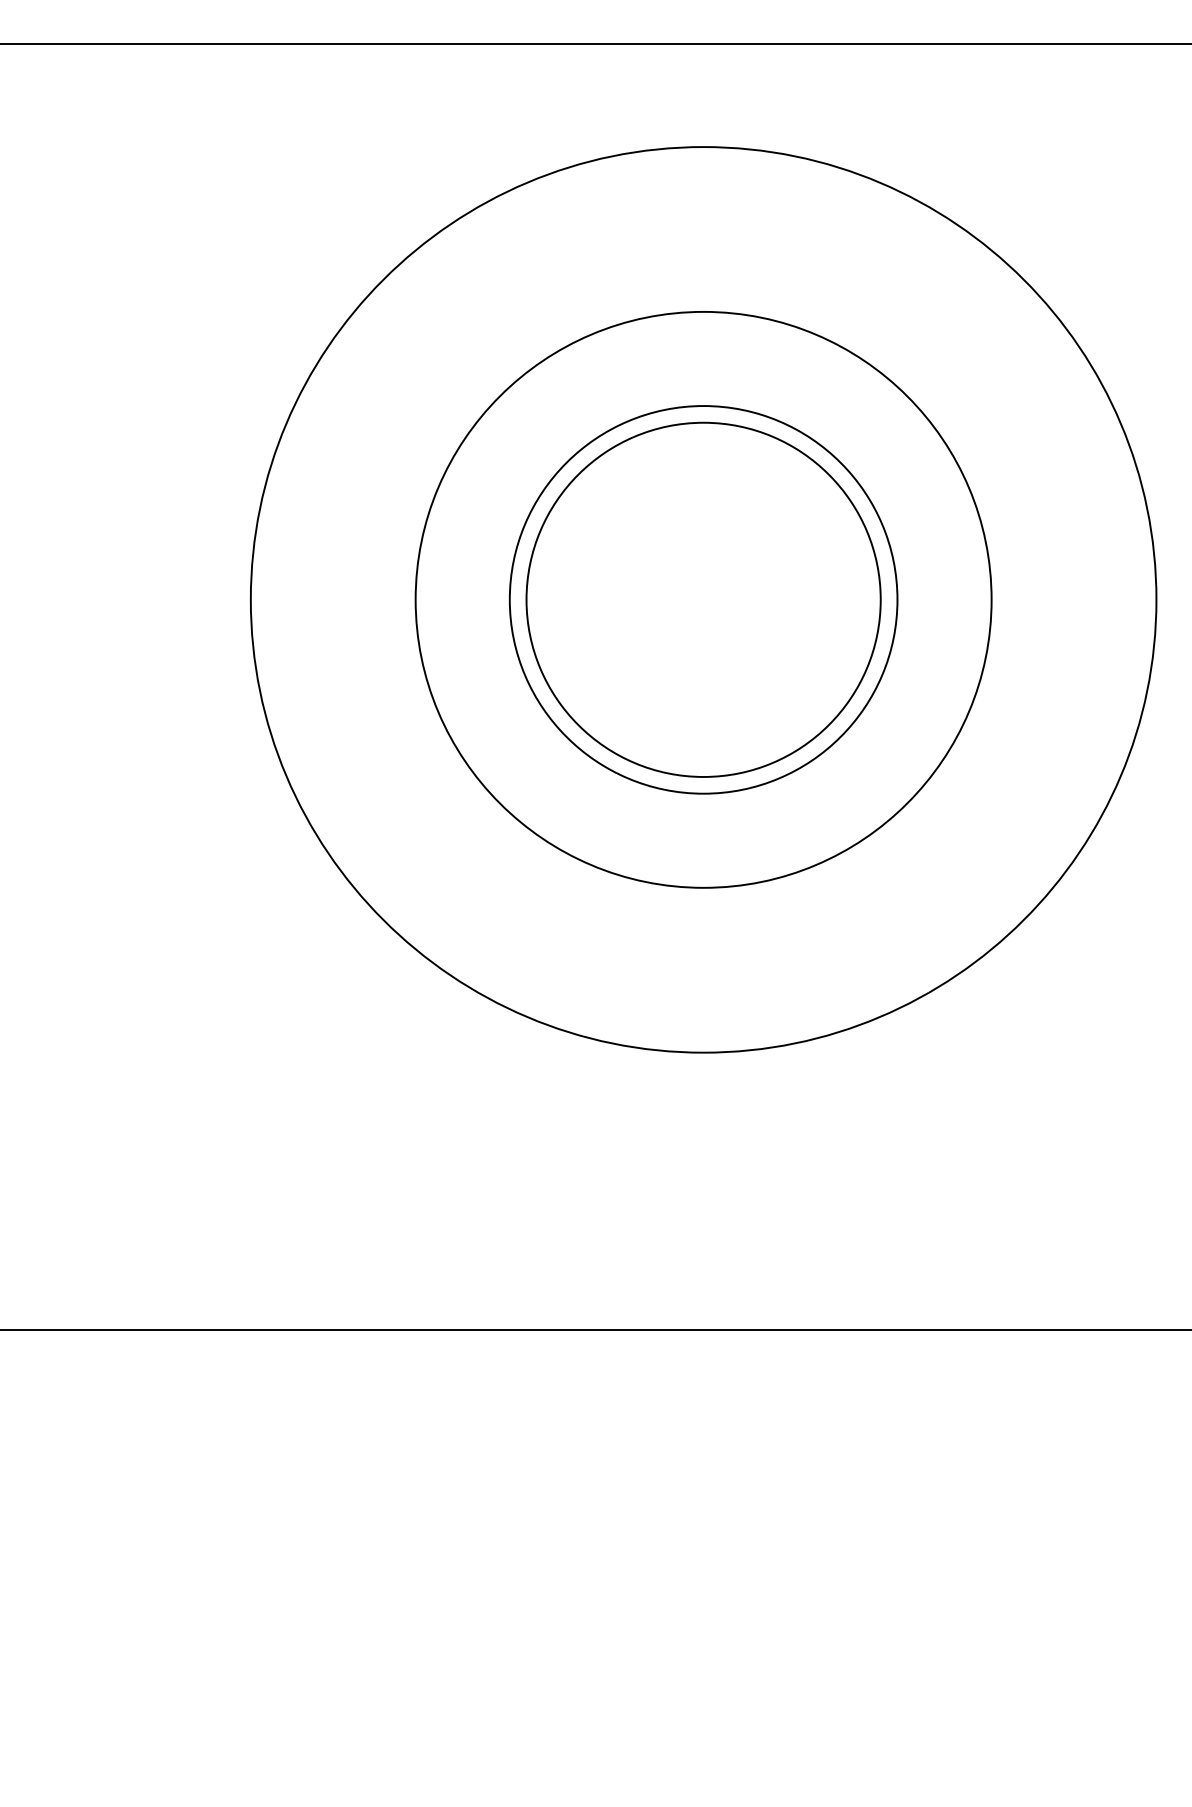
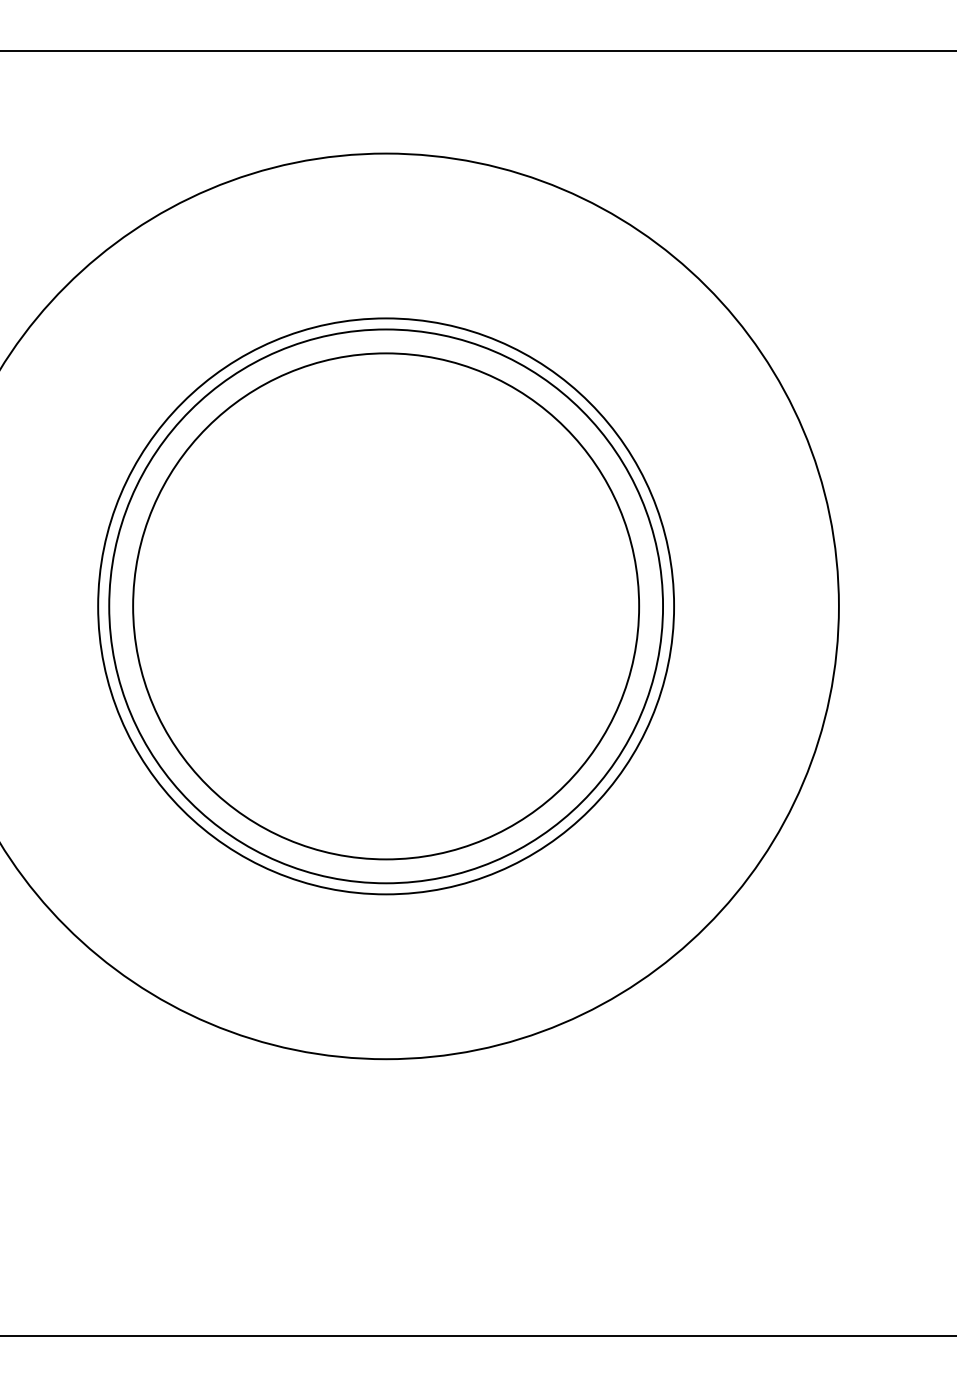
circle: (703, 599) -> (386, 606), size x1.43
circle: (703, 599) -> (386, 606), size x1.43

